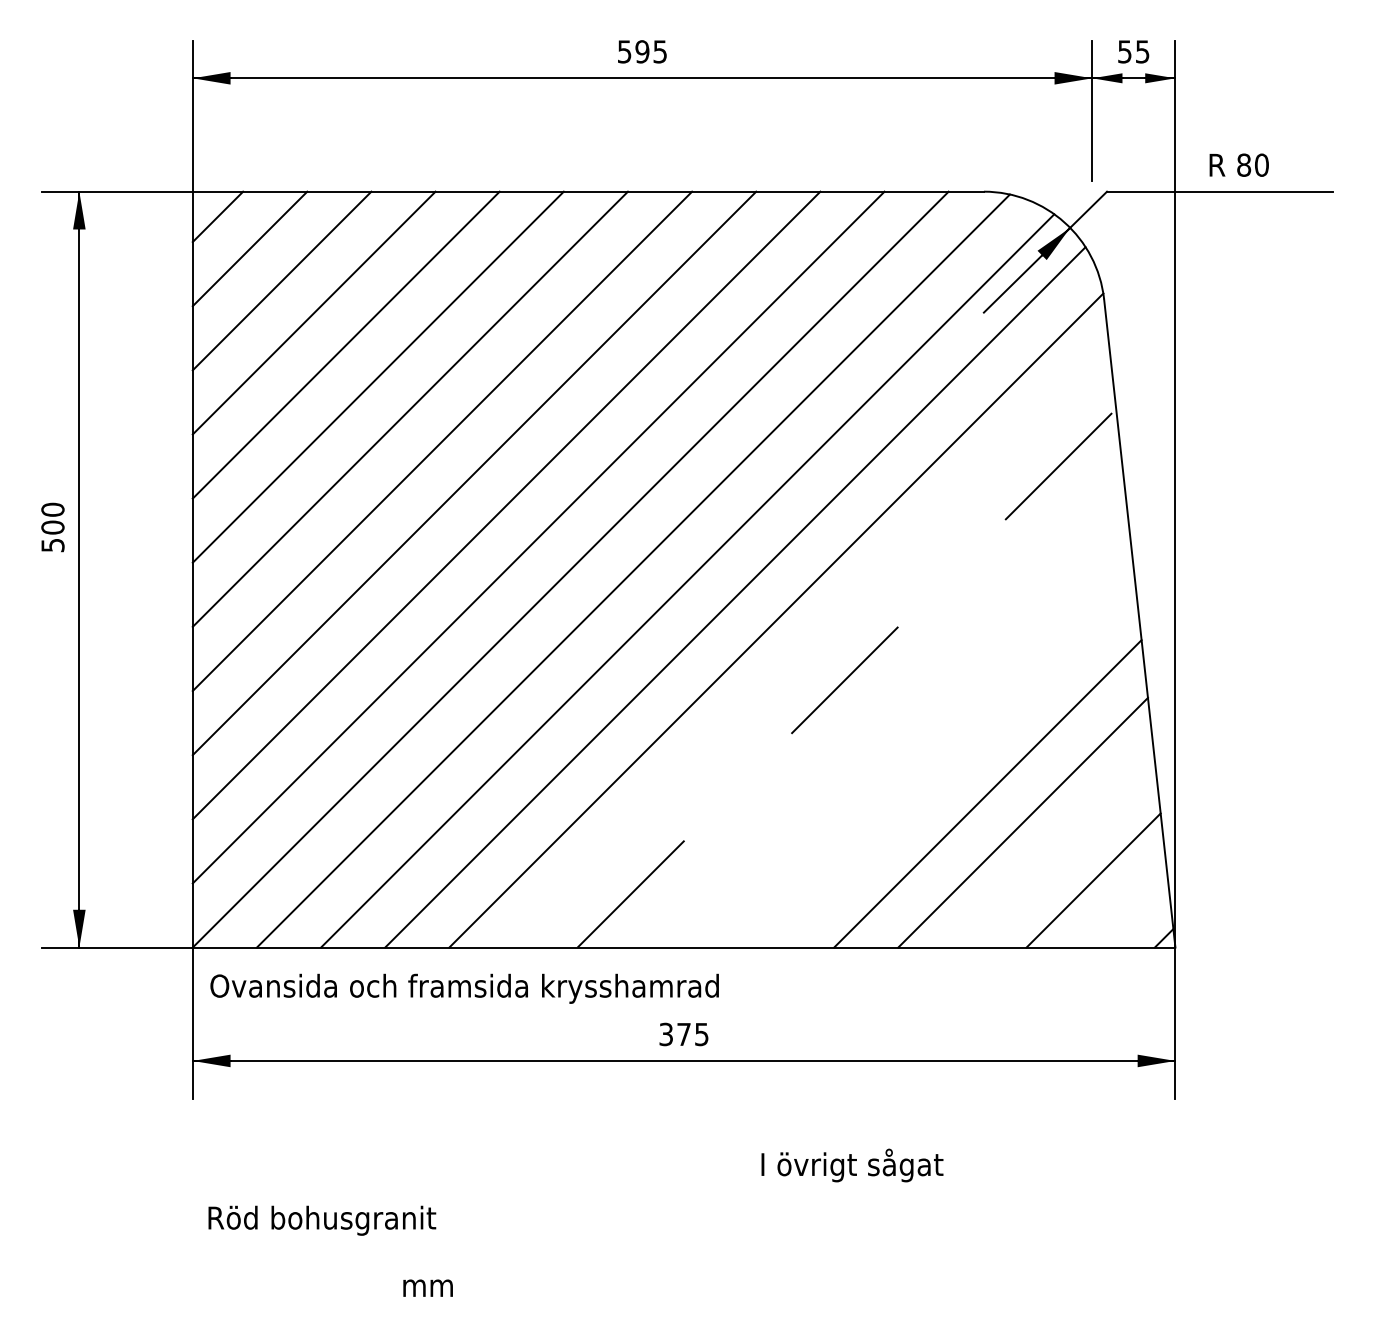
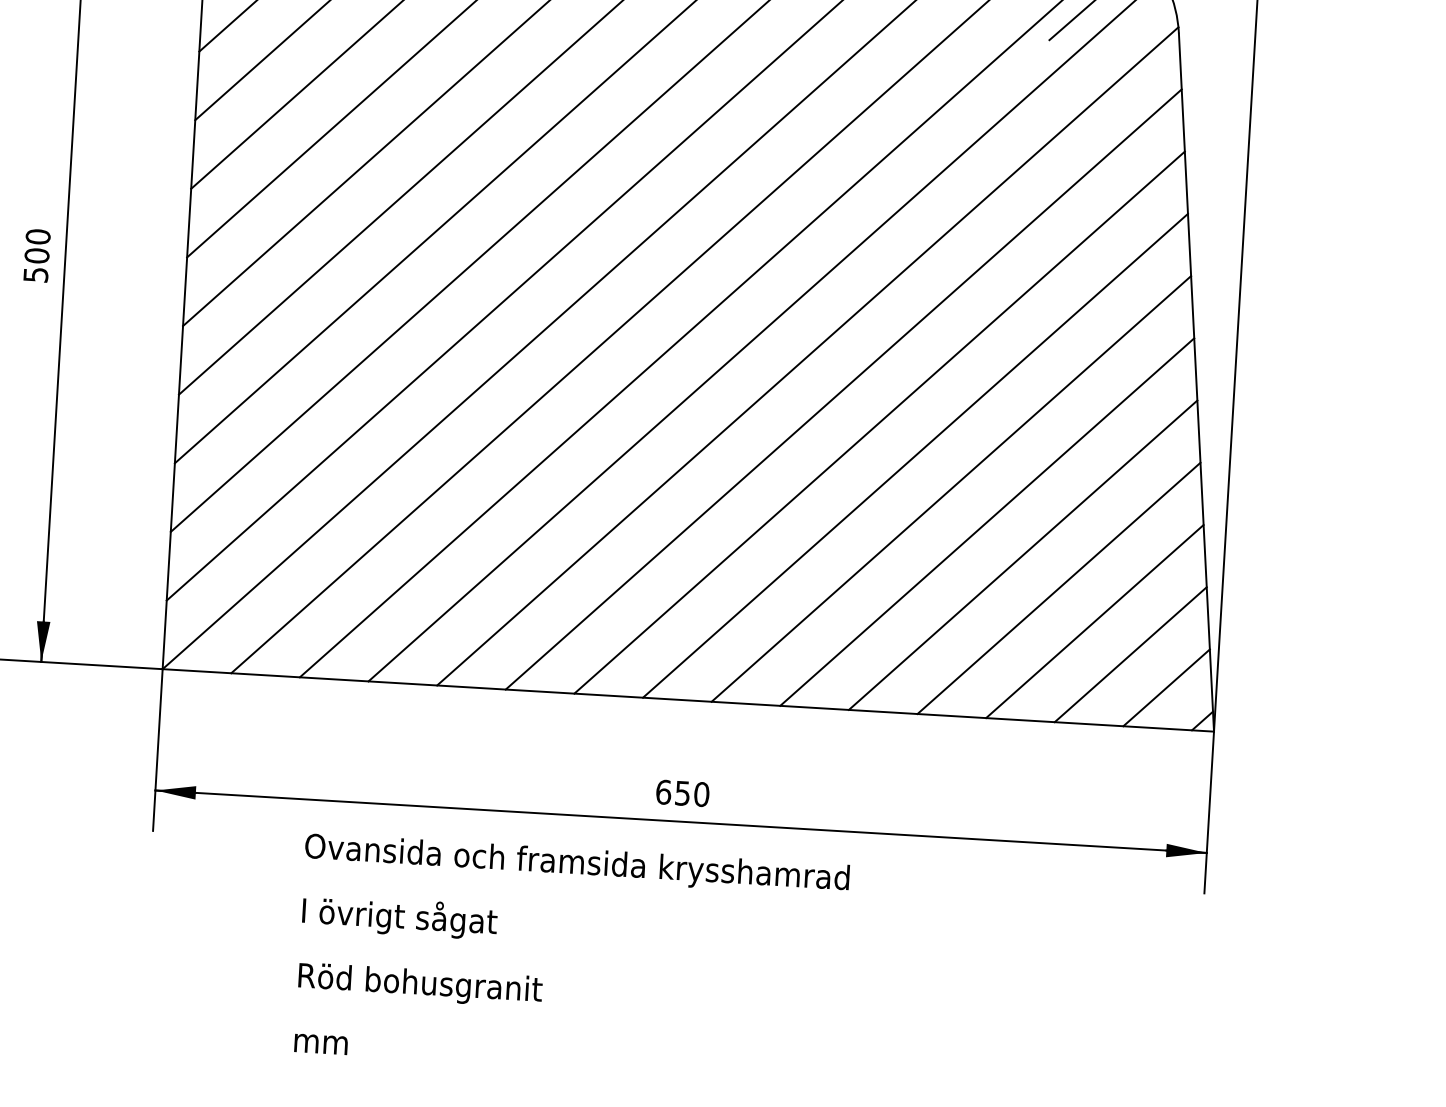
text: (52, 527) -> (36, 255), moved
line: (811, 649) -> (843, 389), added
line: (846, 678) -> (879, 422), dashed -> solid
line: (881, 706) -> (914, 455), added
line: (916, 735) -> (950, 488), added
line: (952, 764) -> (987, 521), added
line: (1058, 851) -> (1095, 621), added
line: (1128, 909) -> (1166, 687), added
text: (464, 988) -> (577, 864), moved
text: (683, 1034) -> (682, 793), 375 -> 650
text: (852, 1165) -> (399, 917), moved
text: (322, 1220) -> (420, 985), moved
text: (427, 1287) -> (320, 1043), moved

